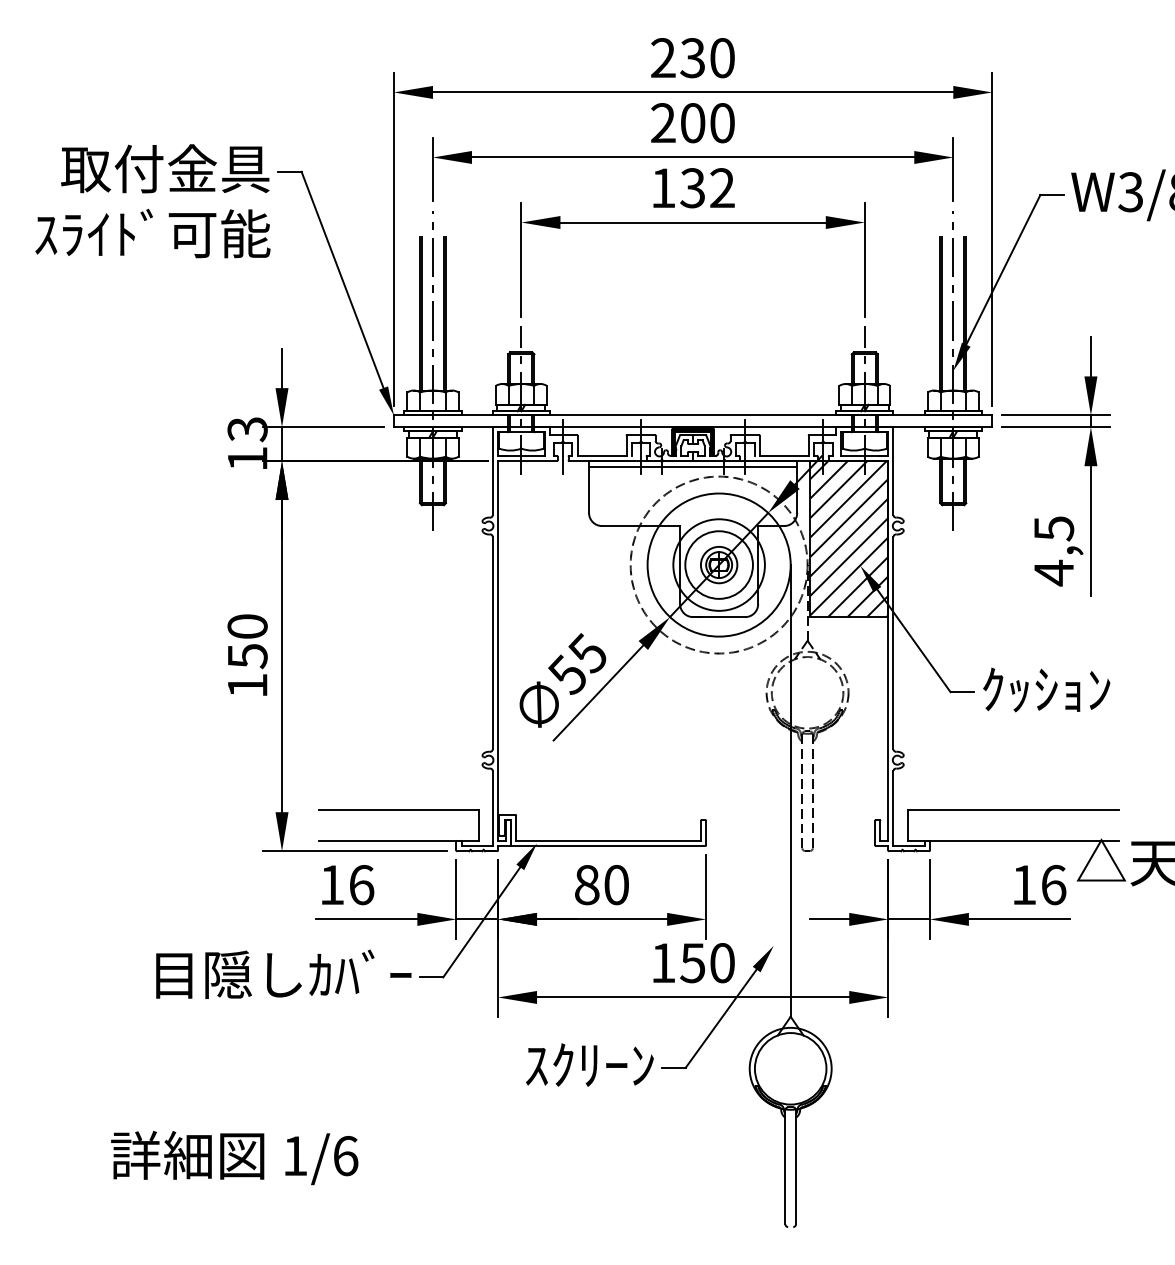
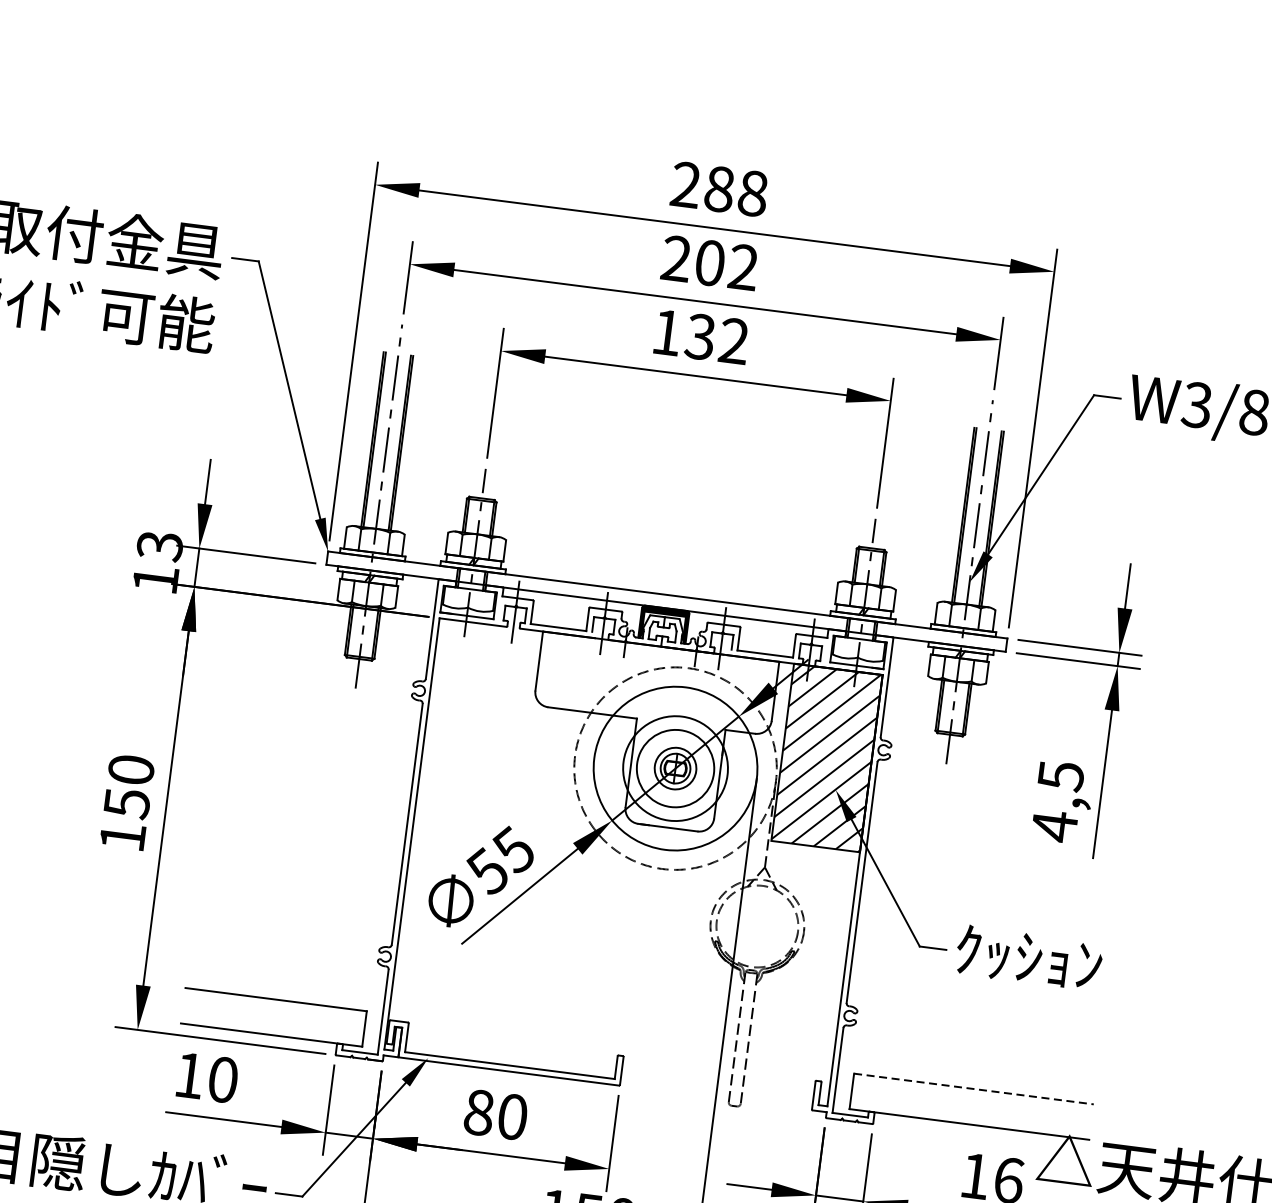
text: (707, 58) -> (736, 191), 230 -> 288
text: (722, 123) -> (743, 267), 200 -> 202
line: (693, 466) -> (660, 652), removed
line: (1013, 809) -> (974, 1088), solid -> dashed
text: (361, 885) -> (222, 1080), 16 -> 10

